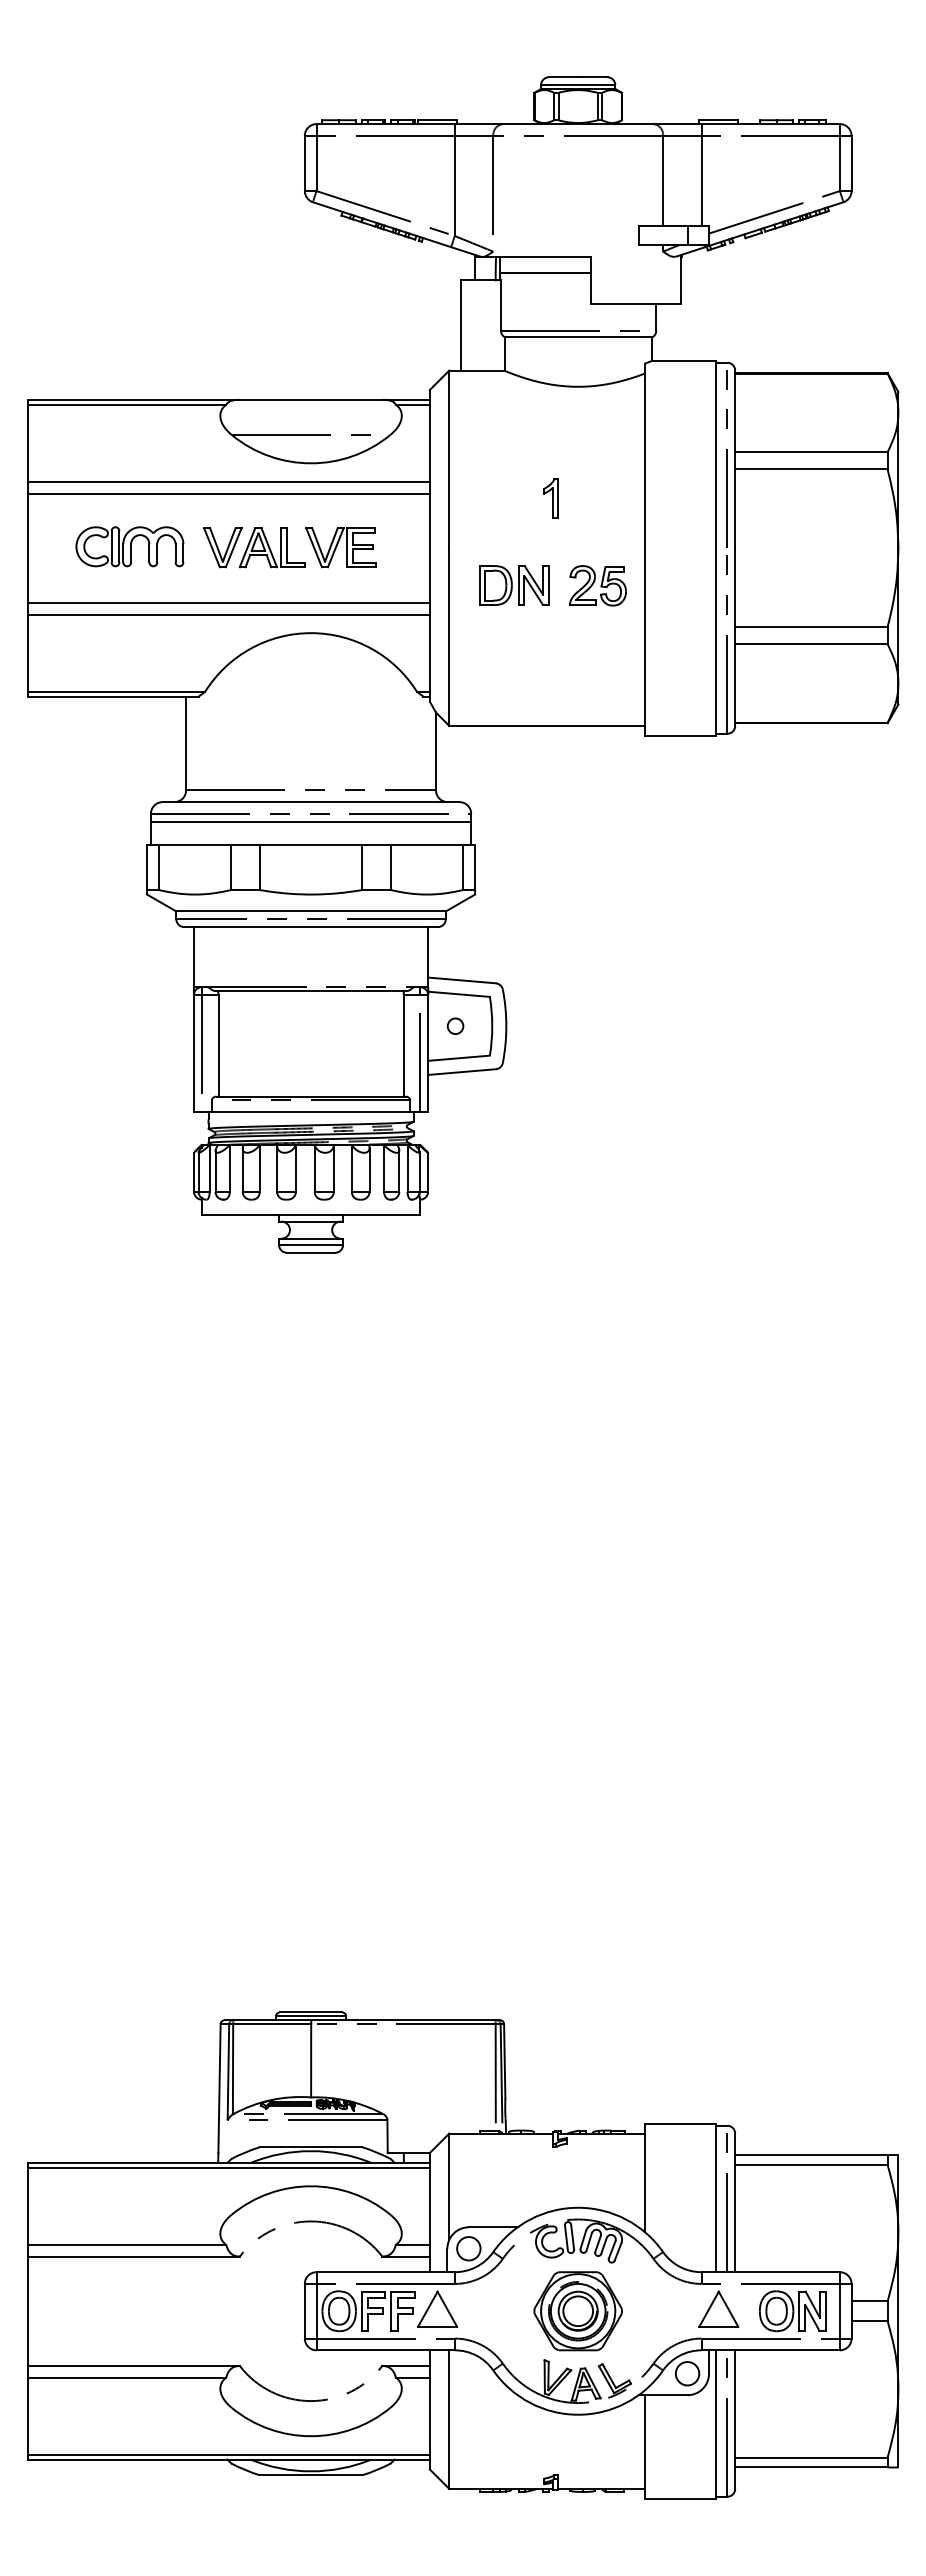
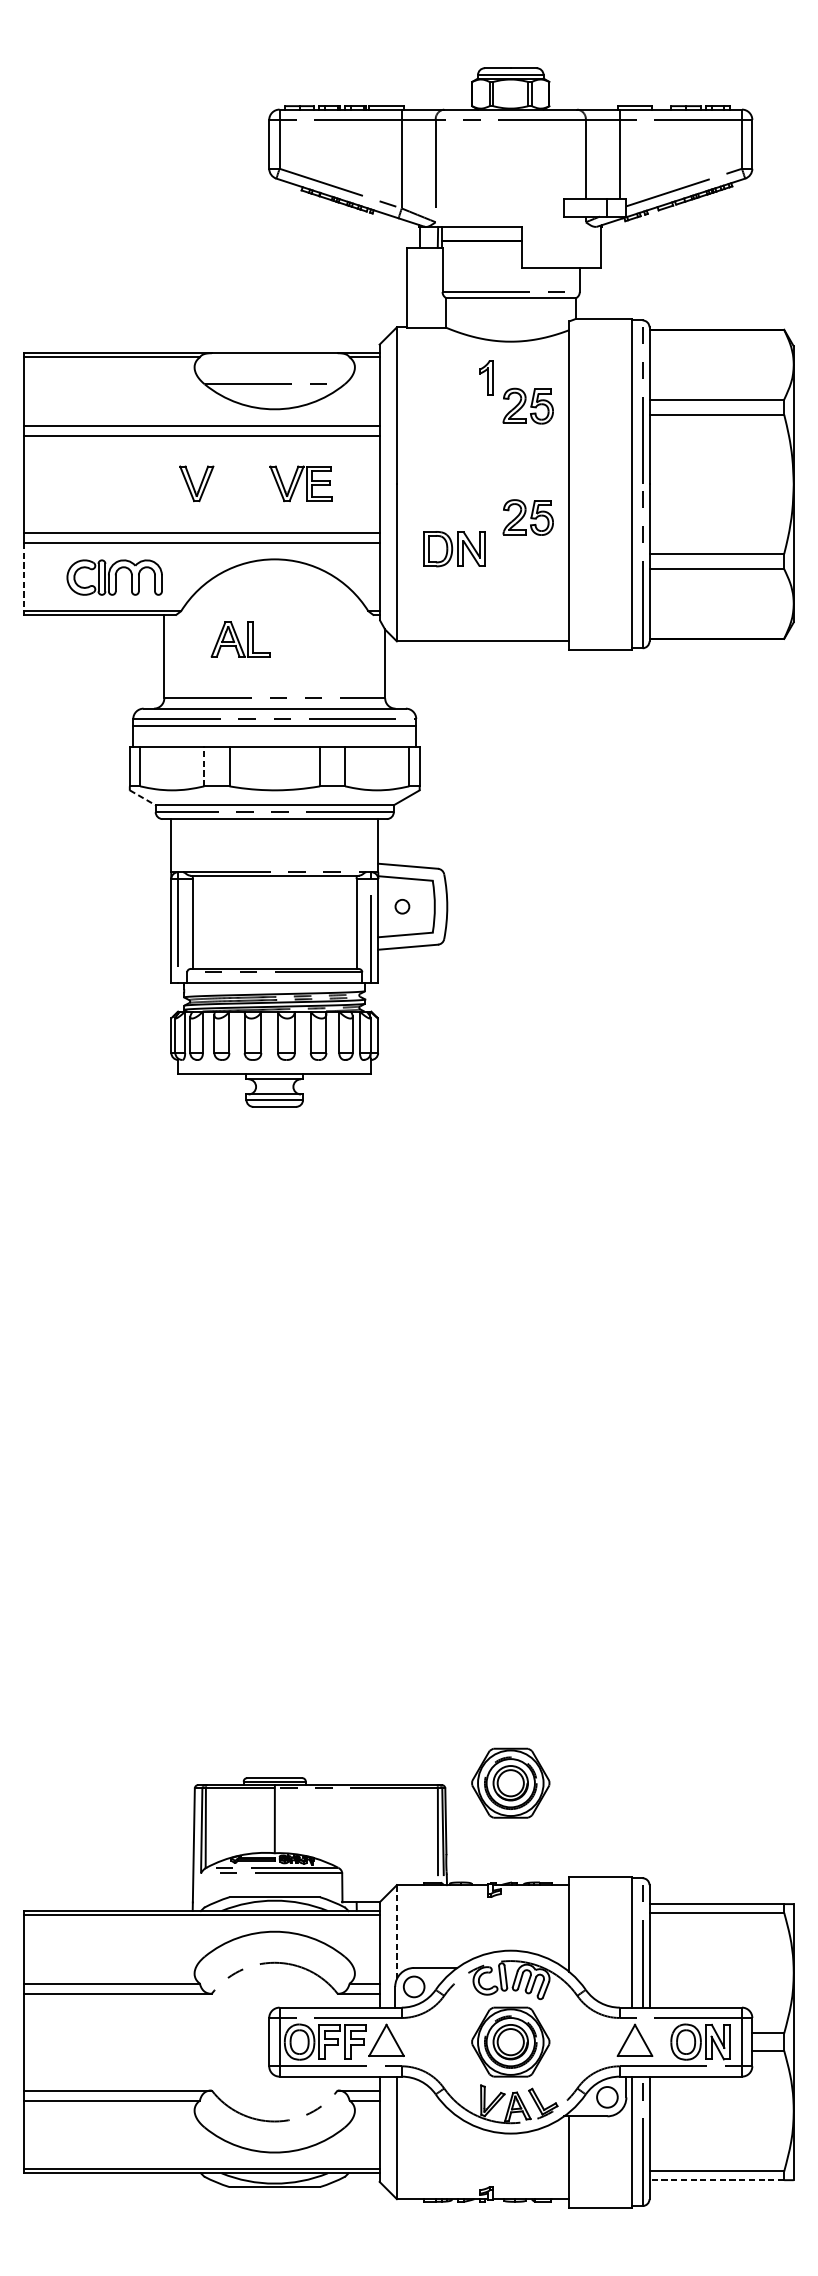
part: (597, 459) -> (527, 405), added
part: (550, 498) -> (486, 377), moved
part: (129, 546) -> (114, 577), moved
part: (271, 547) -> (239, 639), moved
part: (514, 585) -> (454, 549), moved
line: (27, 653) -> (24, 577), solid -> dashed
line: (231, 867) -> (204, 766), solid -> dashed
line: (161, 903) -> (142, 798), solid -> dashed
part: (577, 2018) -> (510, 1783), added
line: (449, 2186) -> (397, 1931), solid -> dashed
line: (810, 2467) -> (716, 2180), solid -> dashed

